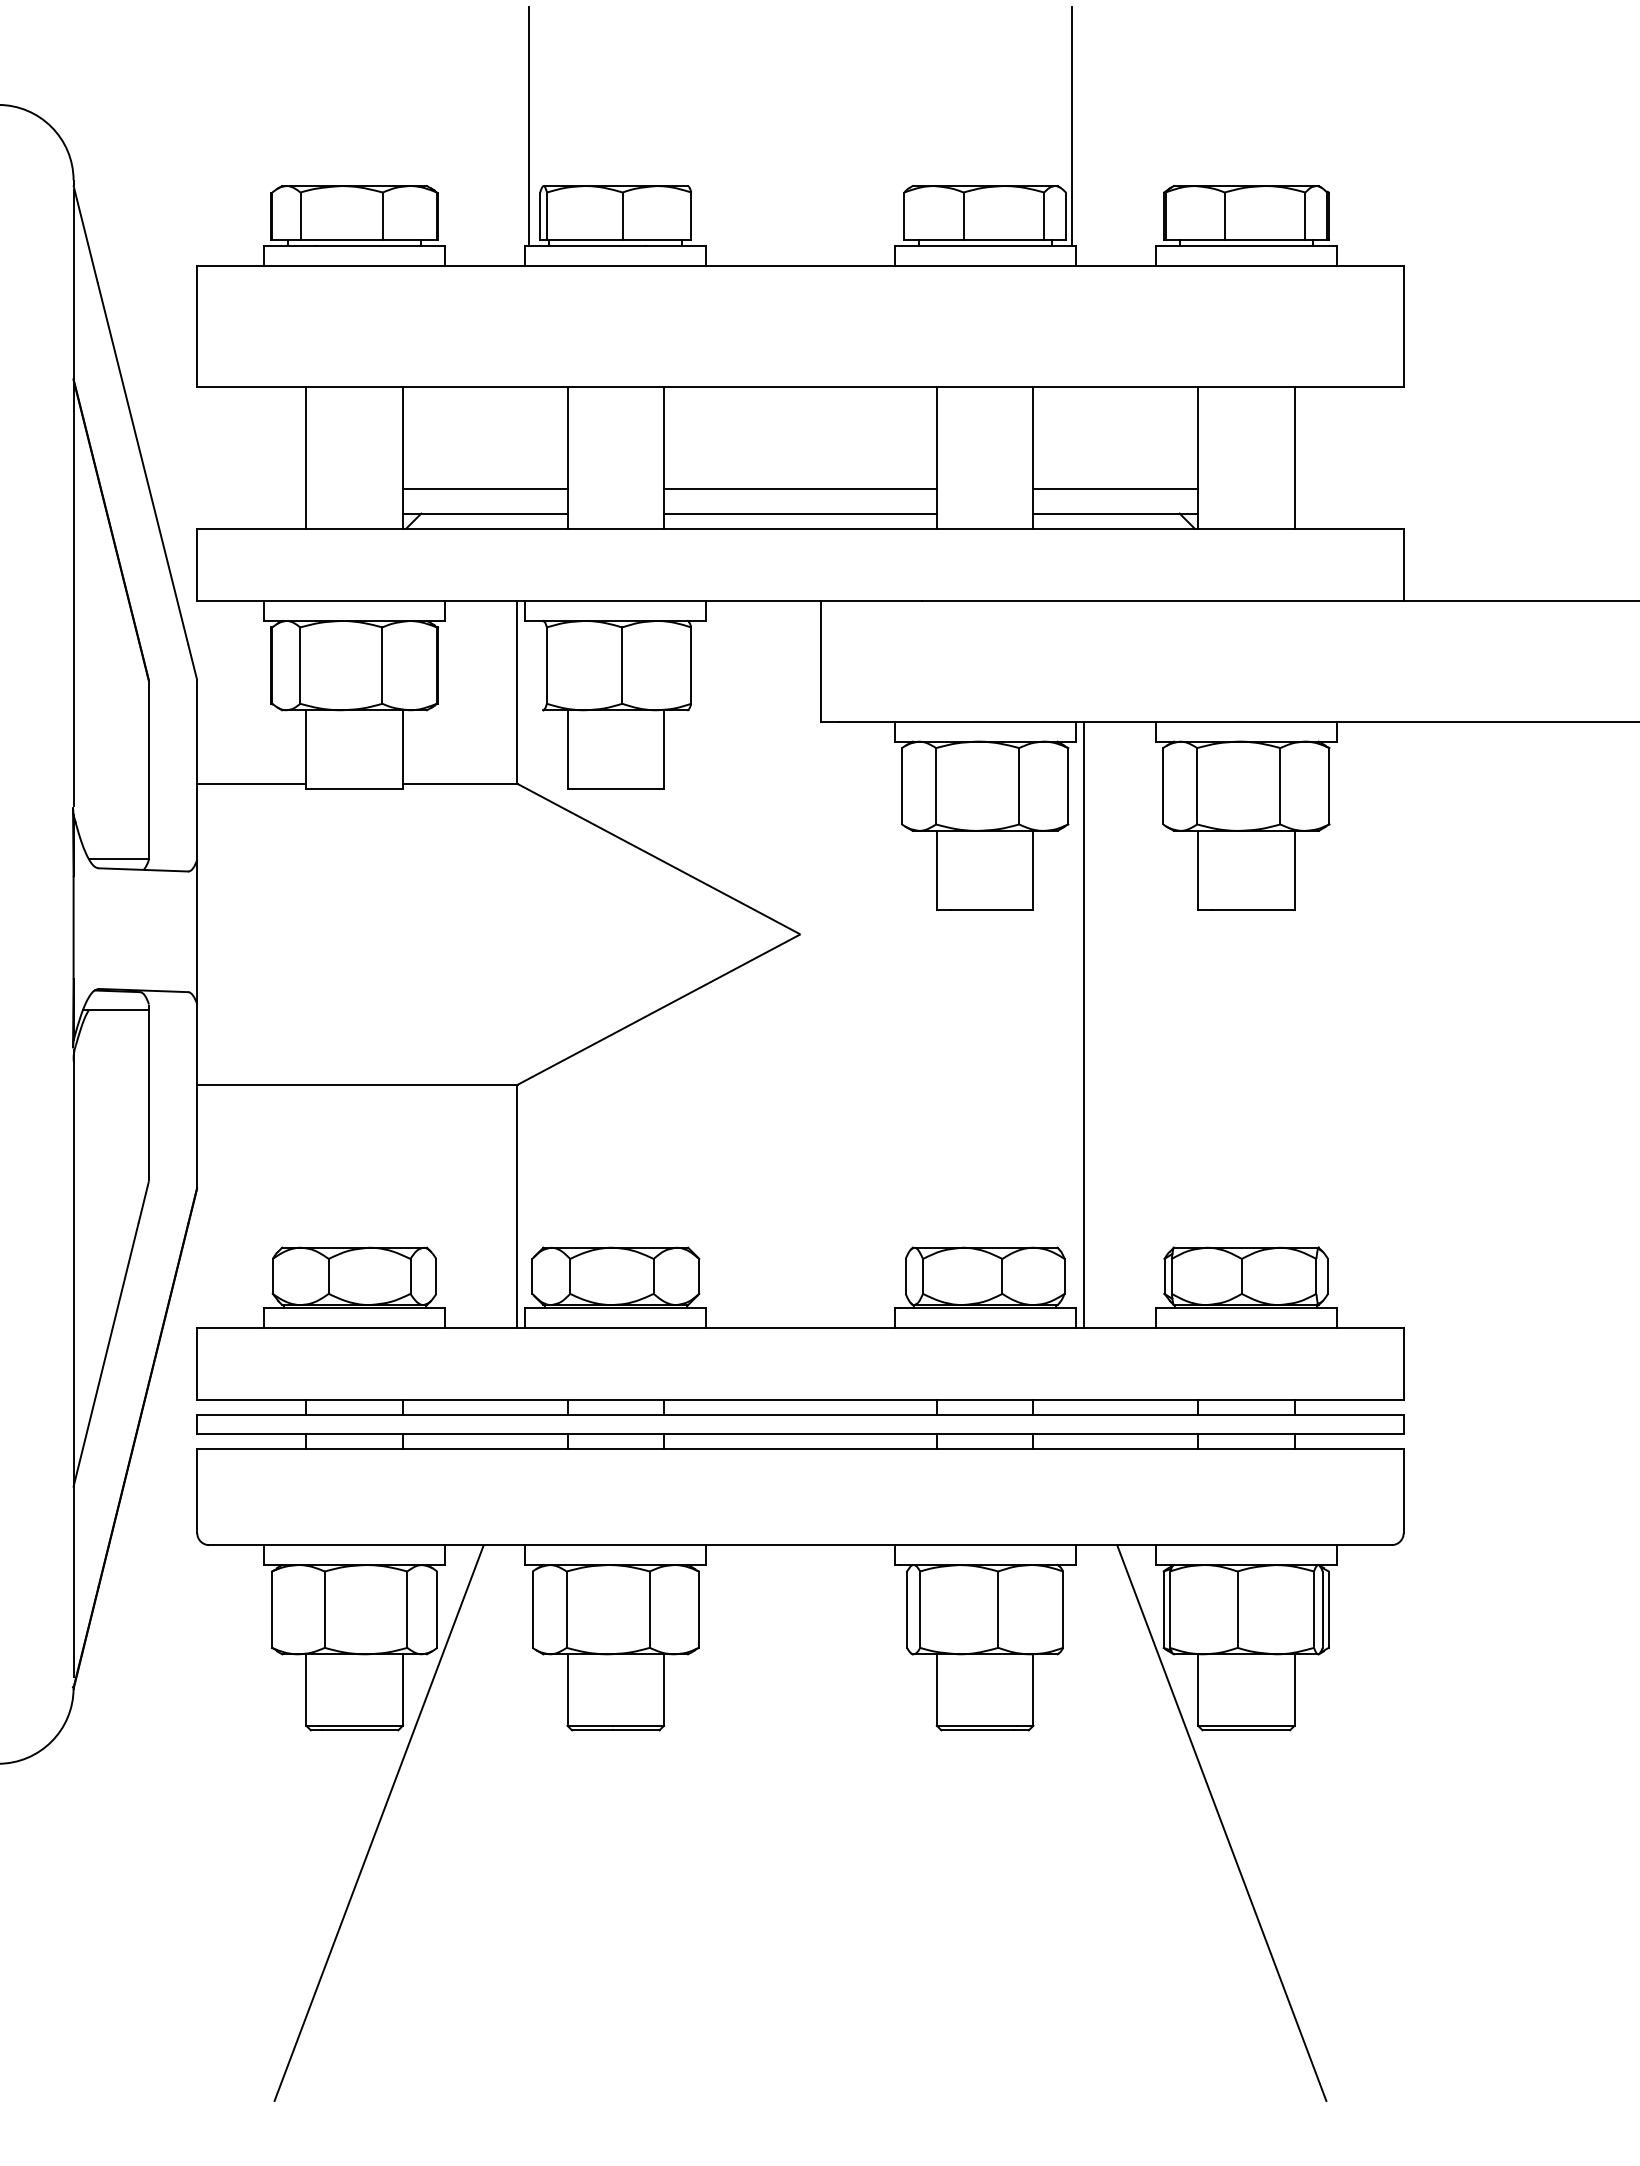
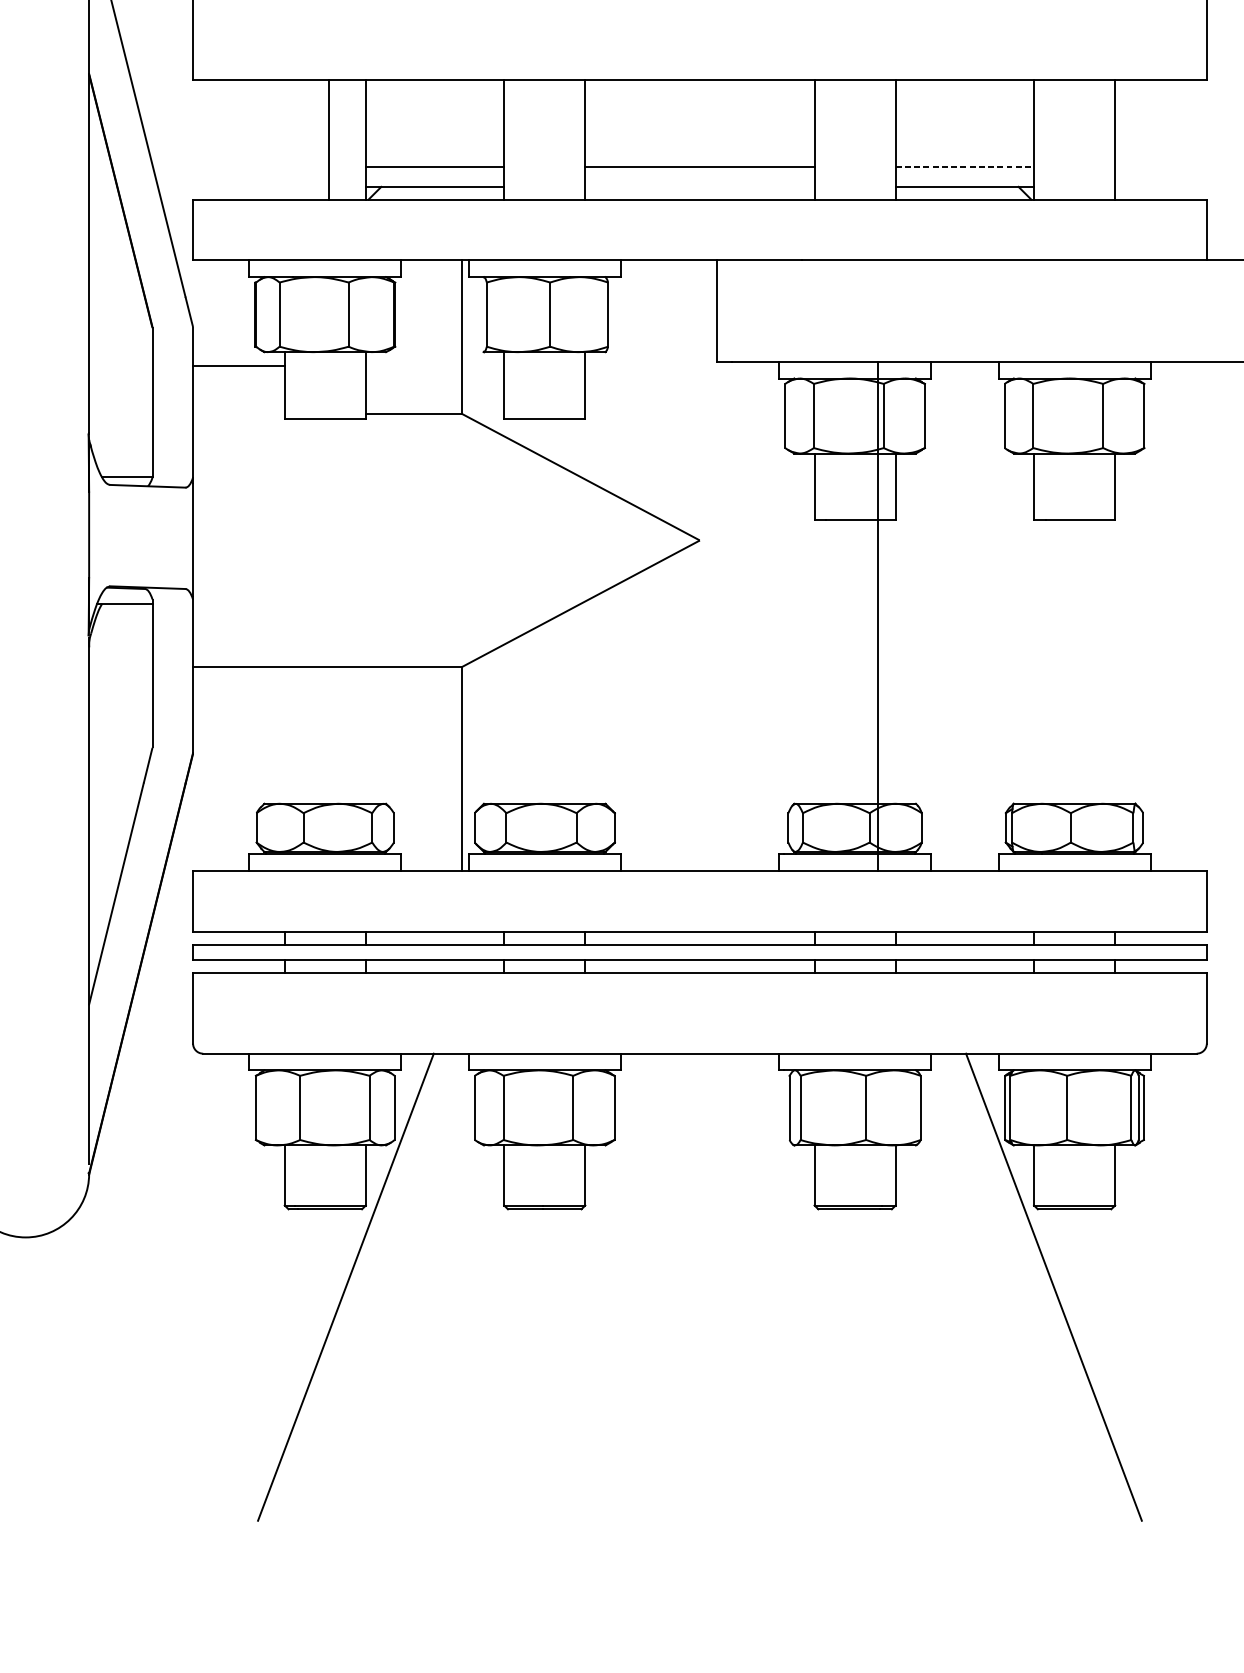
line: (306, 457) -> (329, 139), moved
line: (1116, 489) -> (965, 166), solid -> dashed
line: (800, 513) -> (699, 186), removed
line: (251, 783) -> (238, 365), moved
line: (1084, 1024) -> (878, 616), moved

